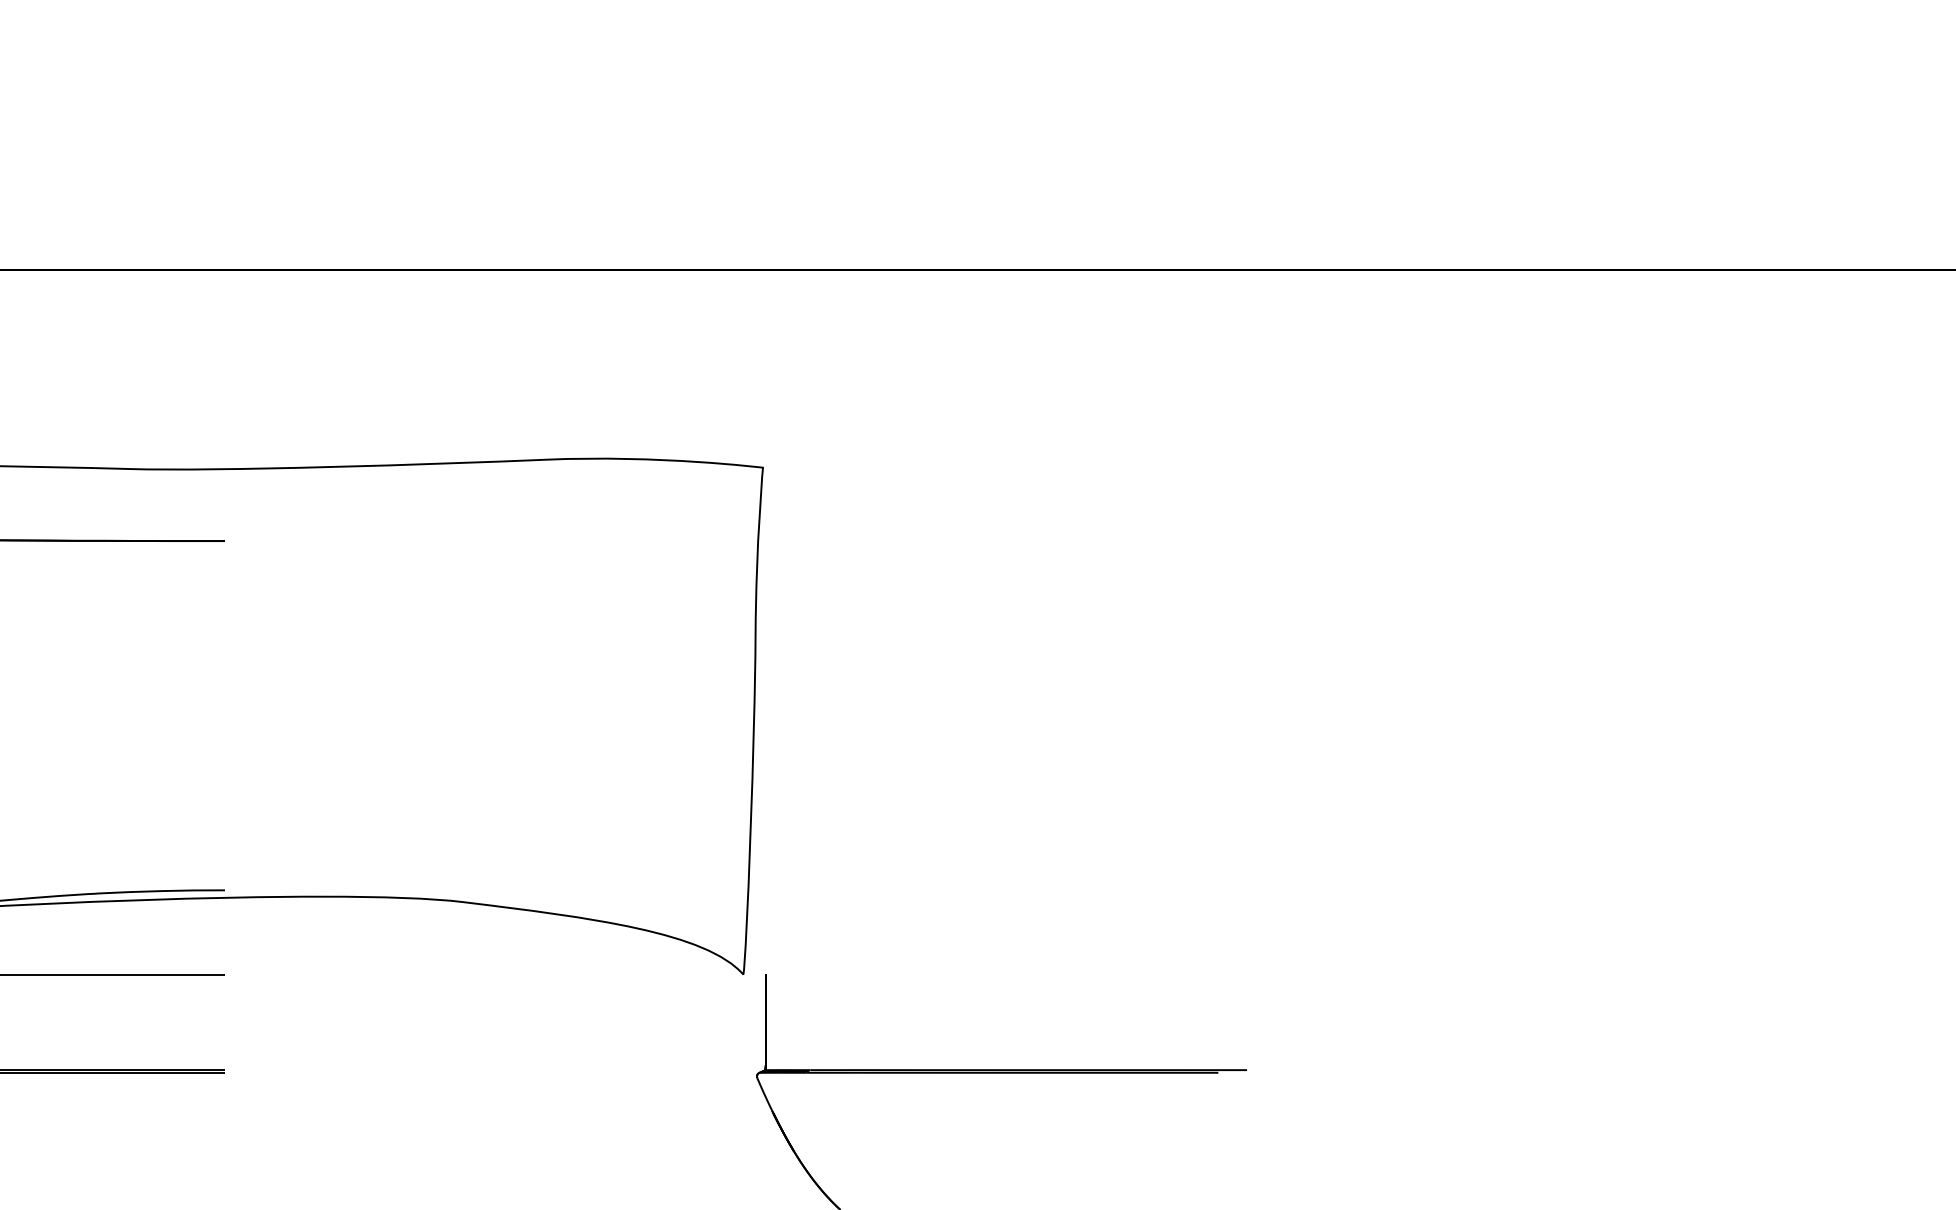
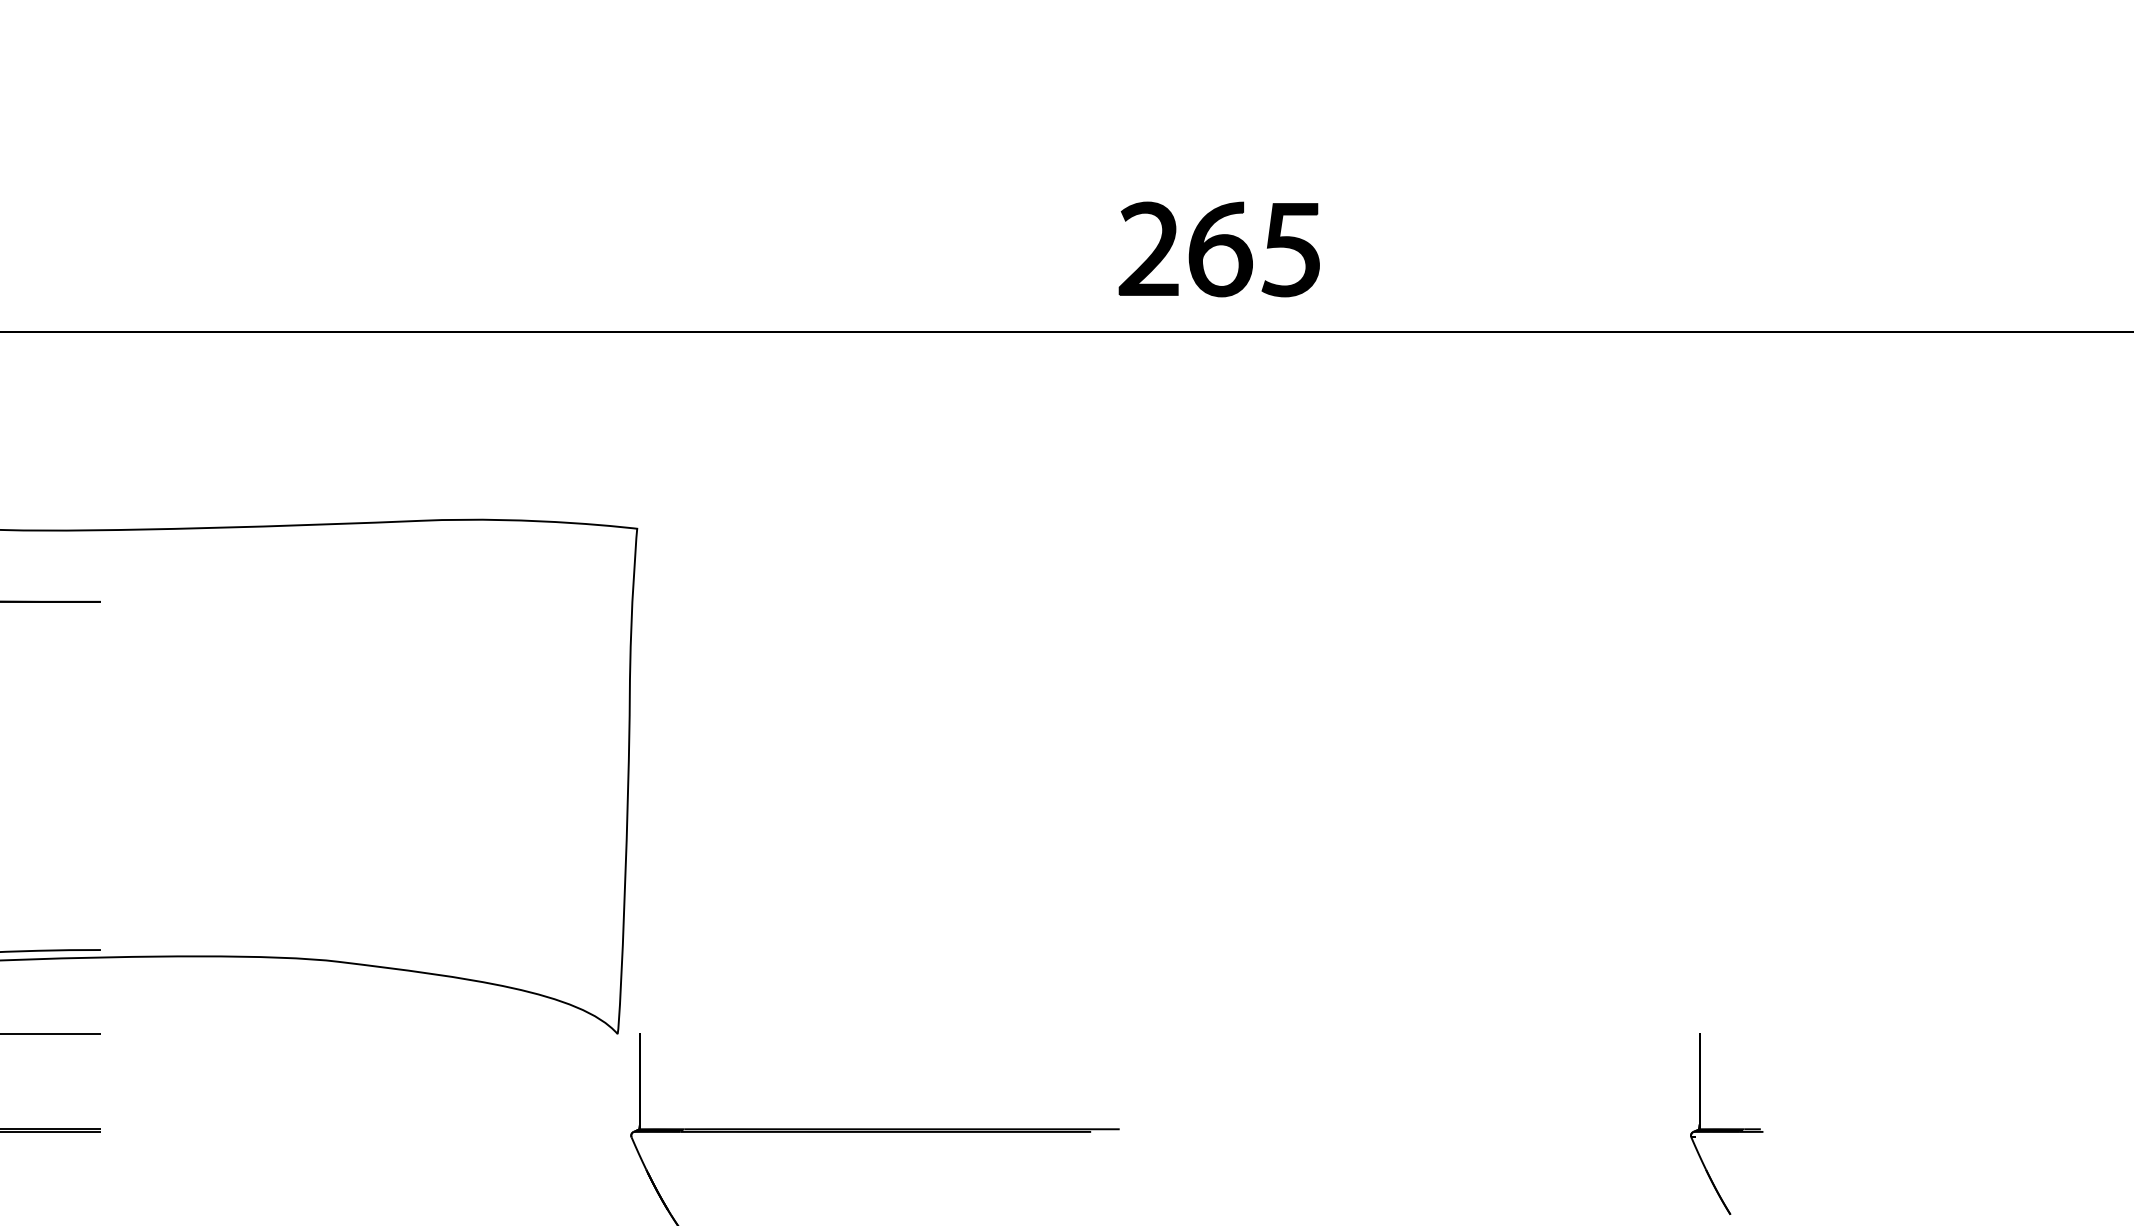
part: (1346, 187) -> (1218, 249), added
part: (1855, 1064) -> (1726, 1123), added

